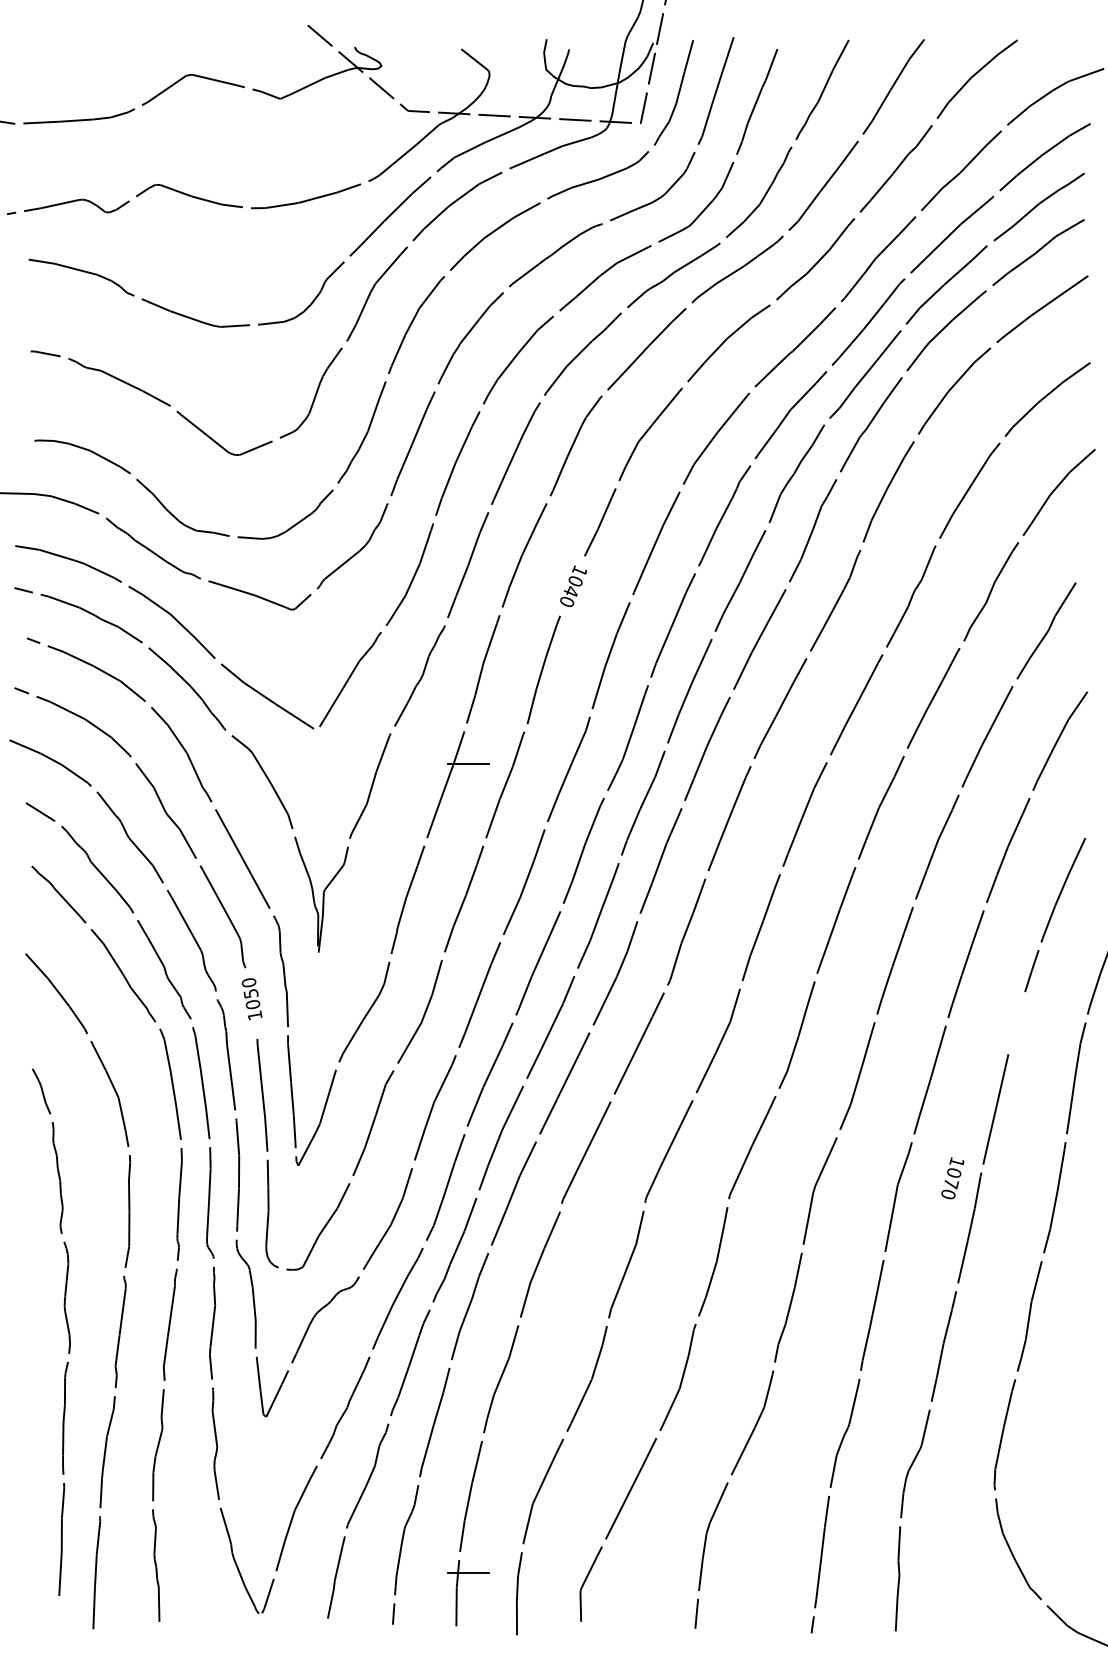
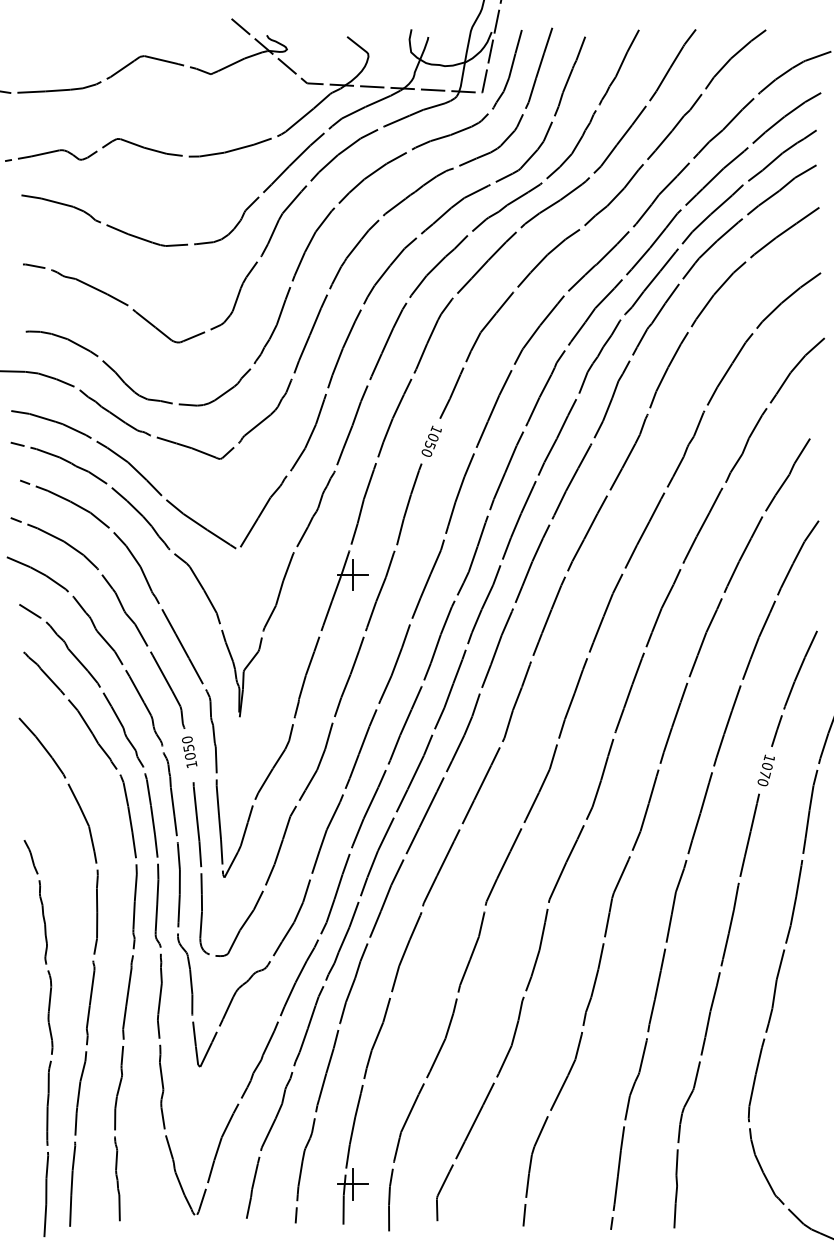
text: (571, 590) -> (430, 444), 1040 -> 1050
line: (468, 763) -> (352, 574), added
text: (952, 1178) -> (766, 770), moved
curve: (67, 1330) -> (50, 1037), moved
line: (468, 1572) -> (352, 1184), added

